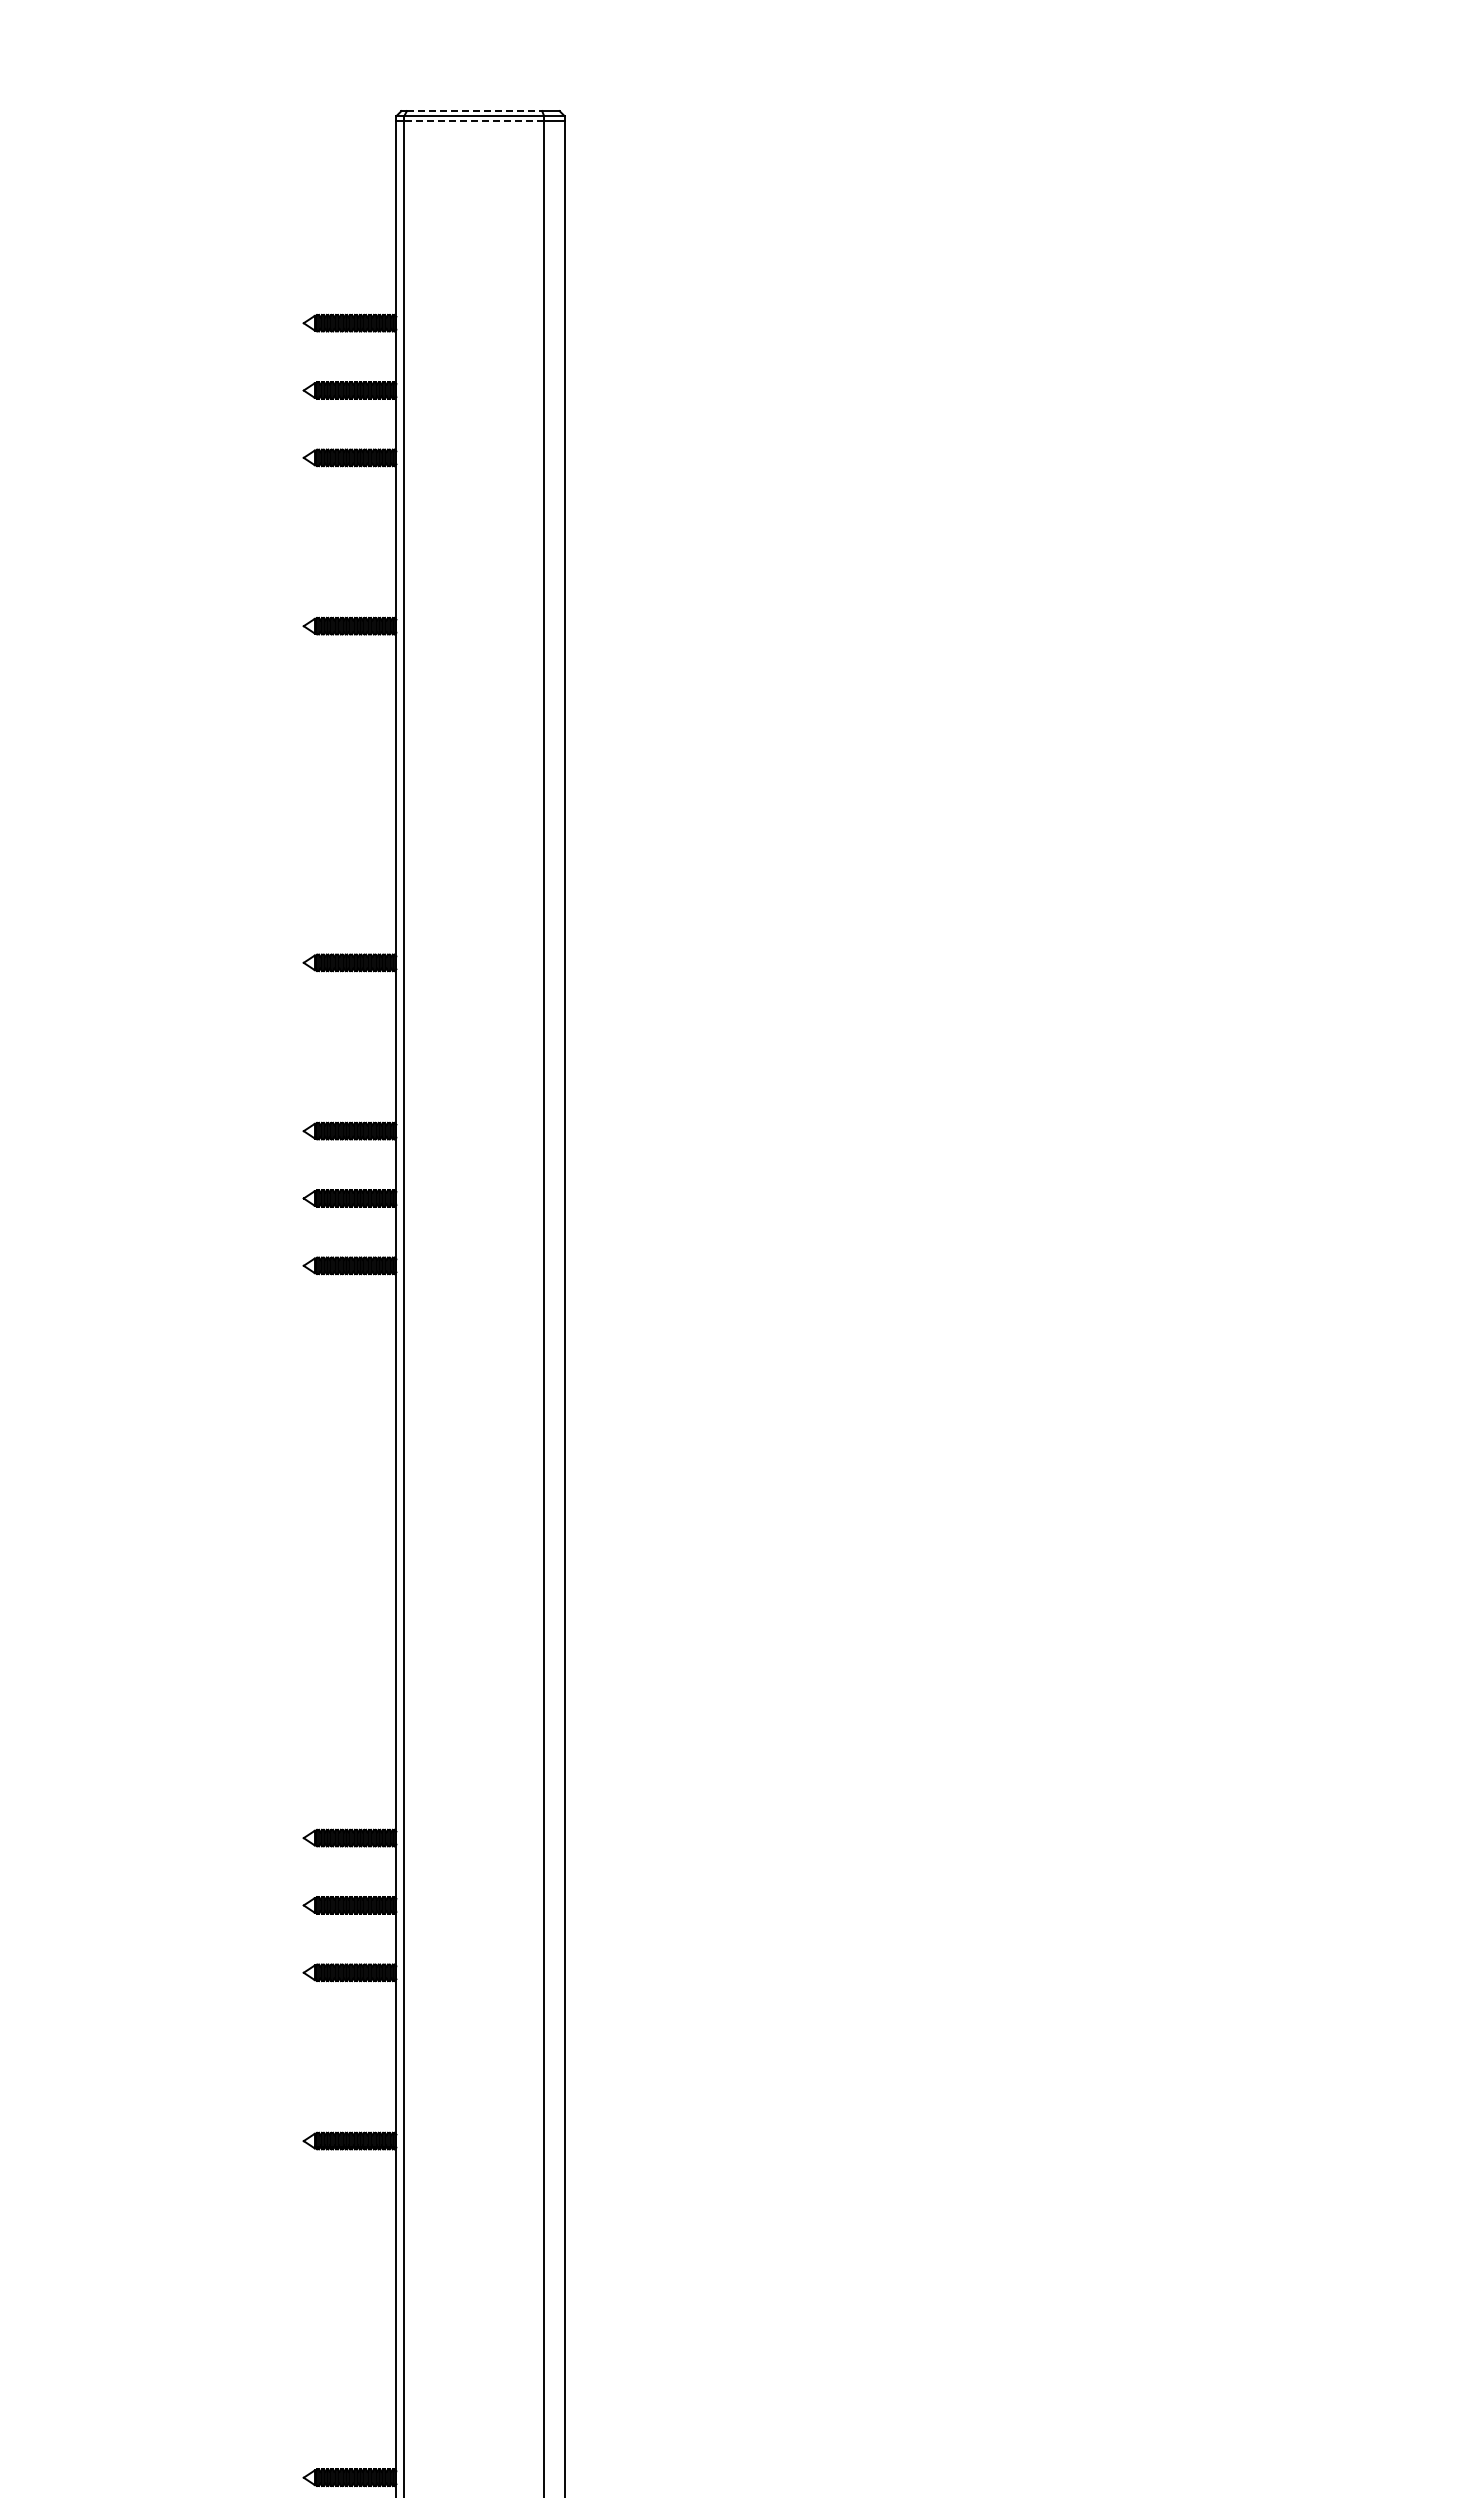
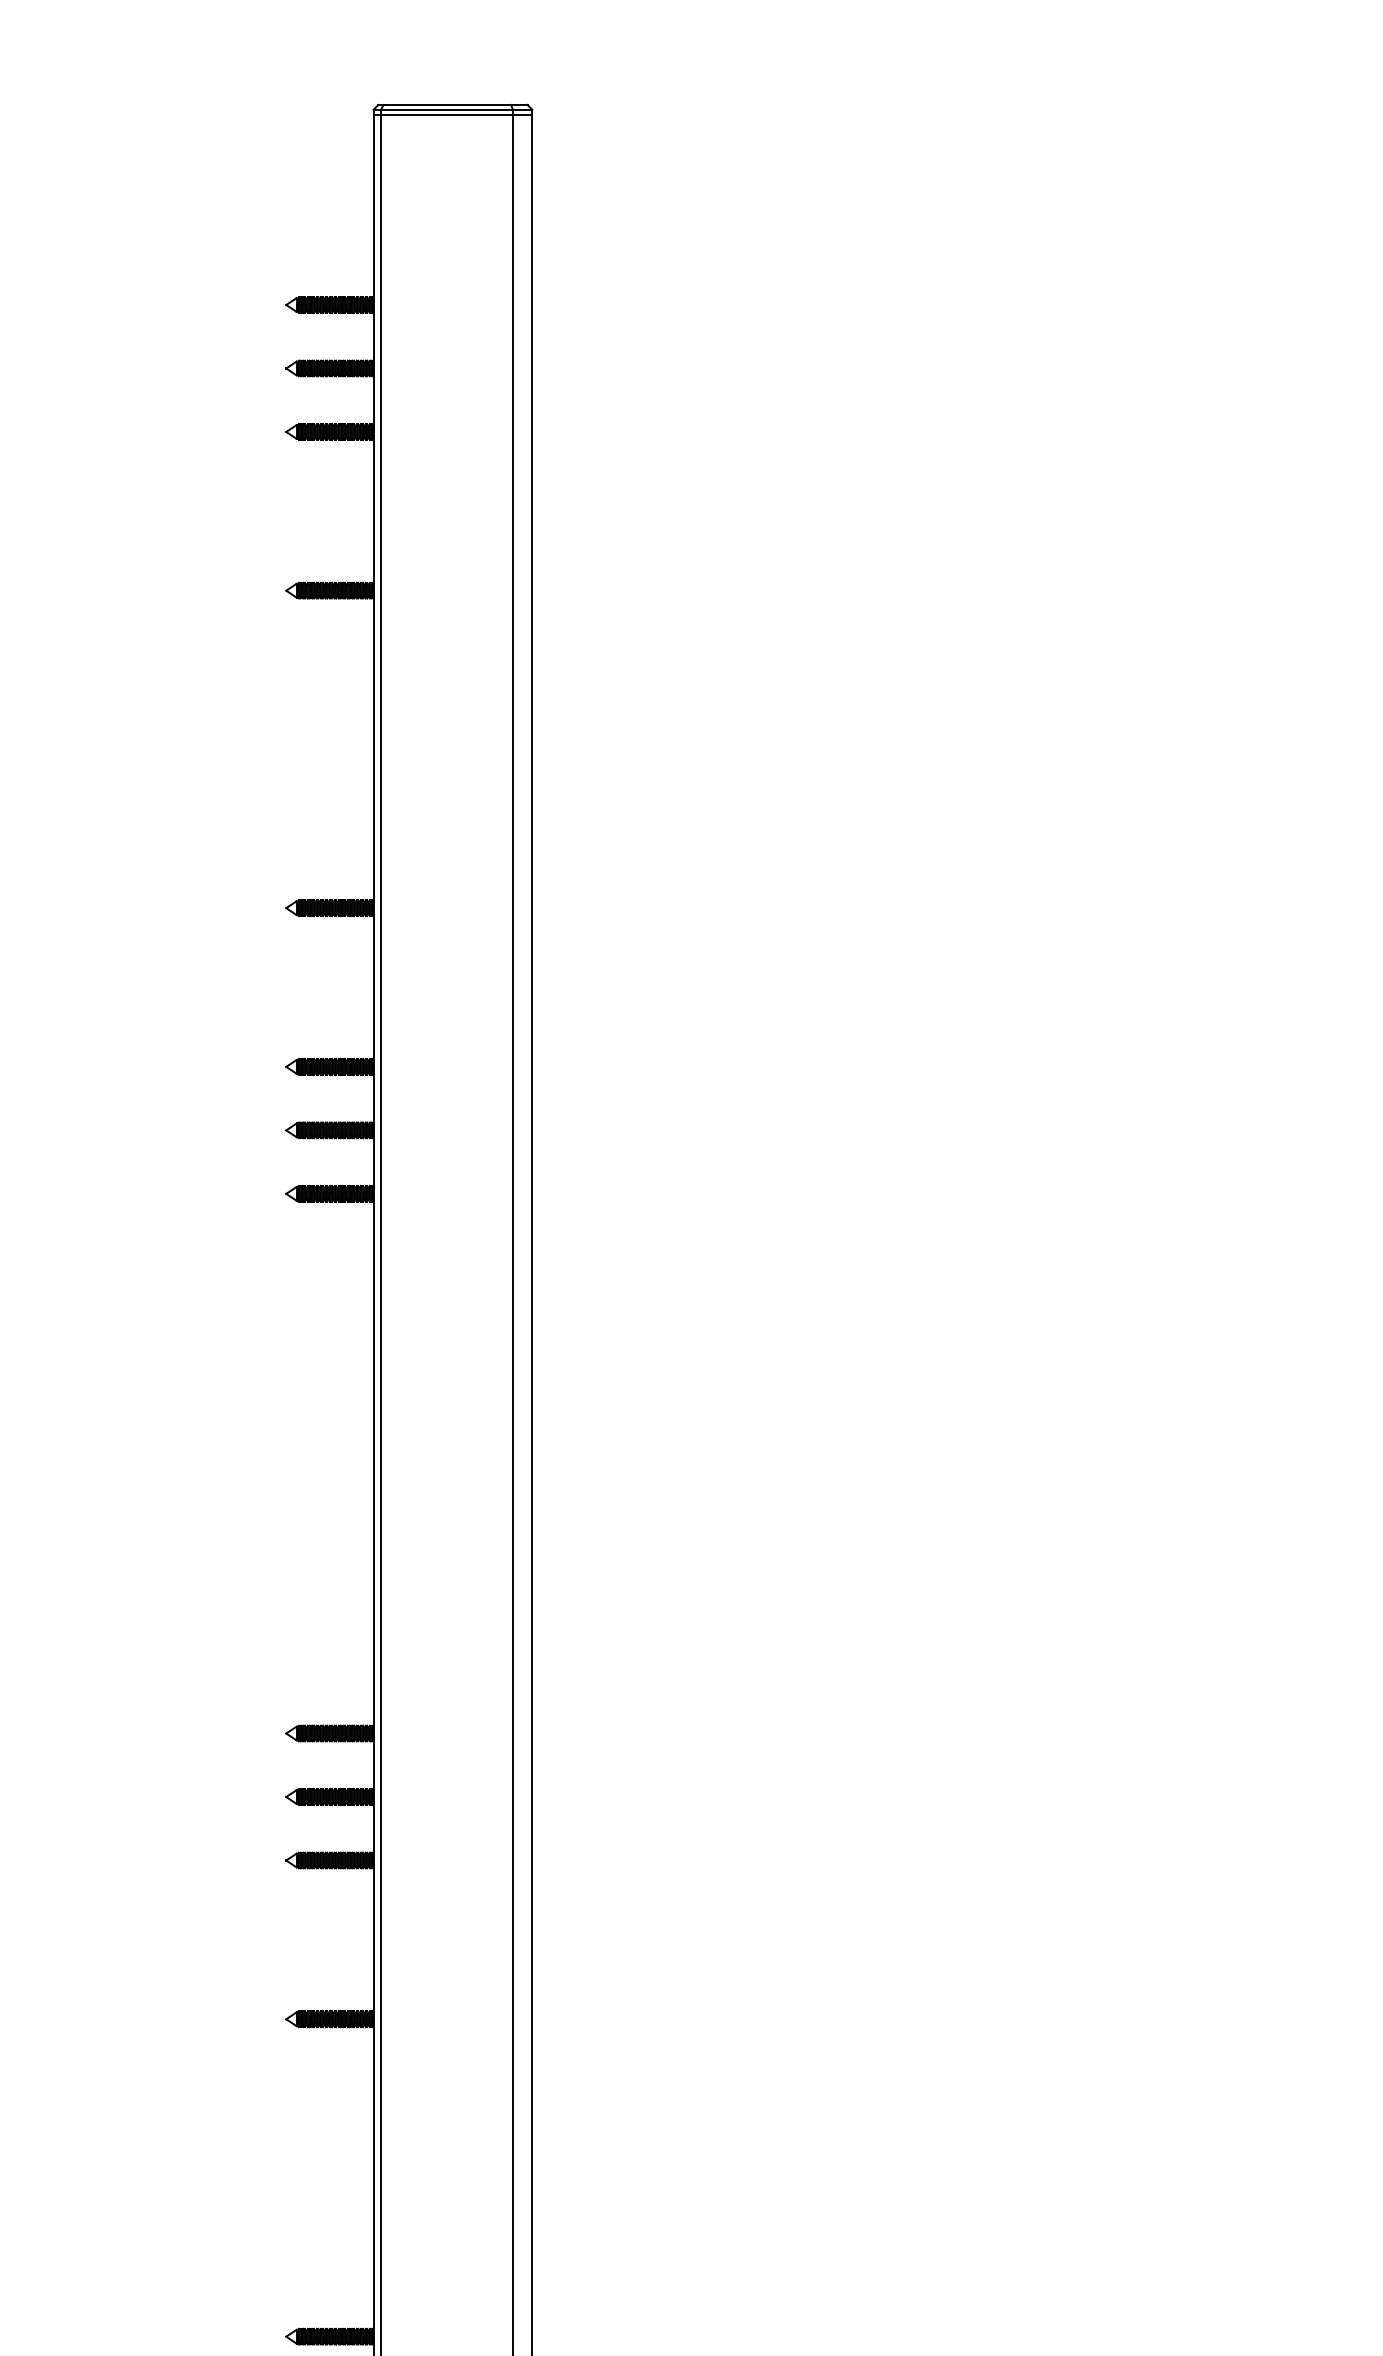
line: (474, 111) -> (447, 105), dashed -> solid
line: (474, 121) -> (447, 114), dashed -> solid

